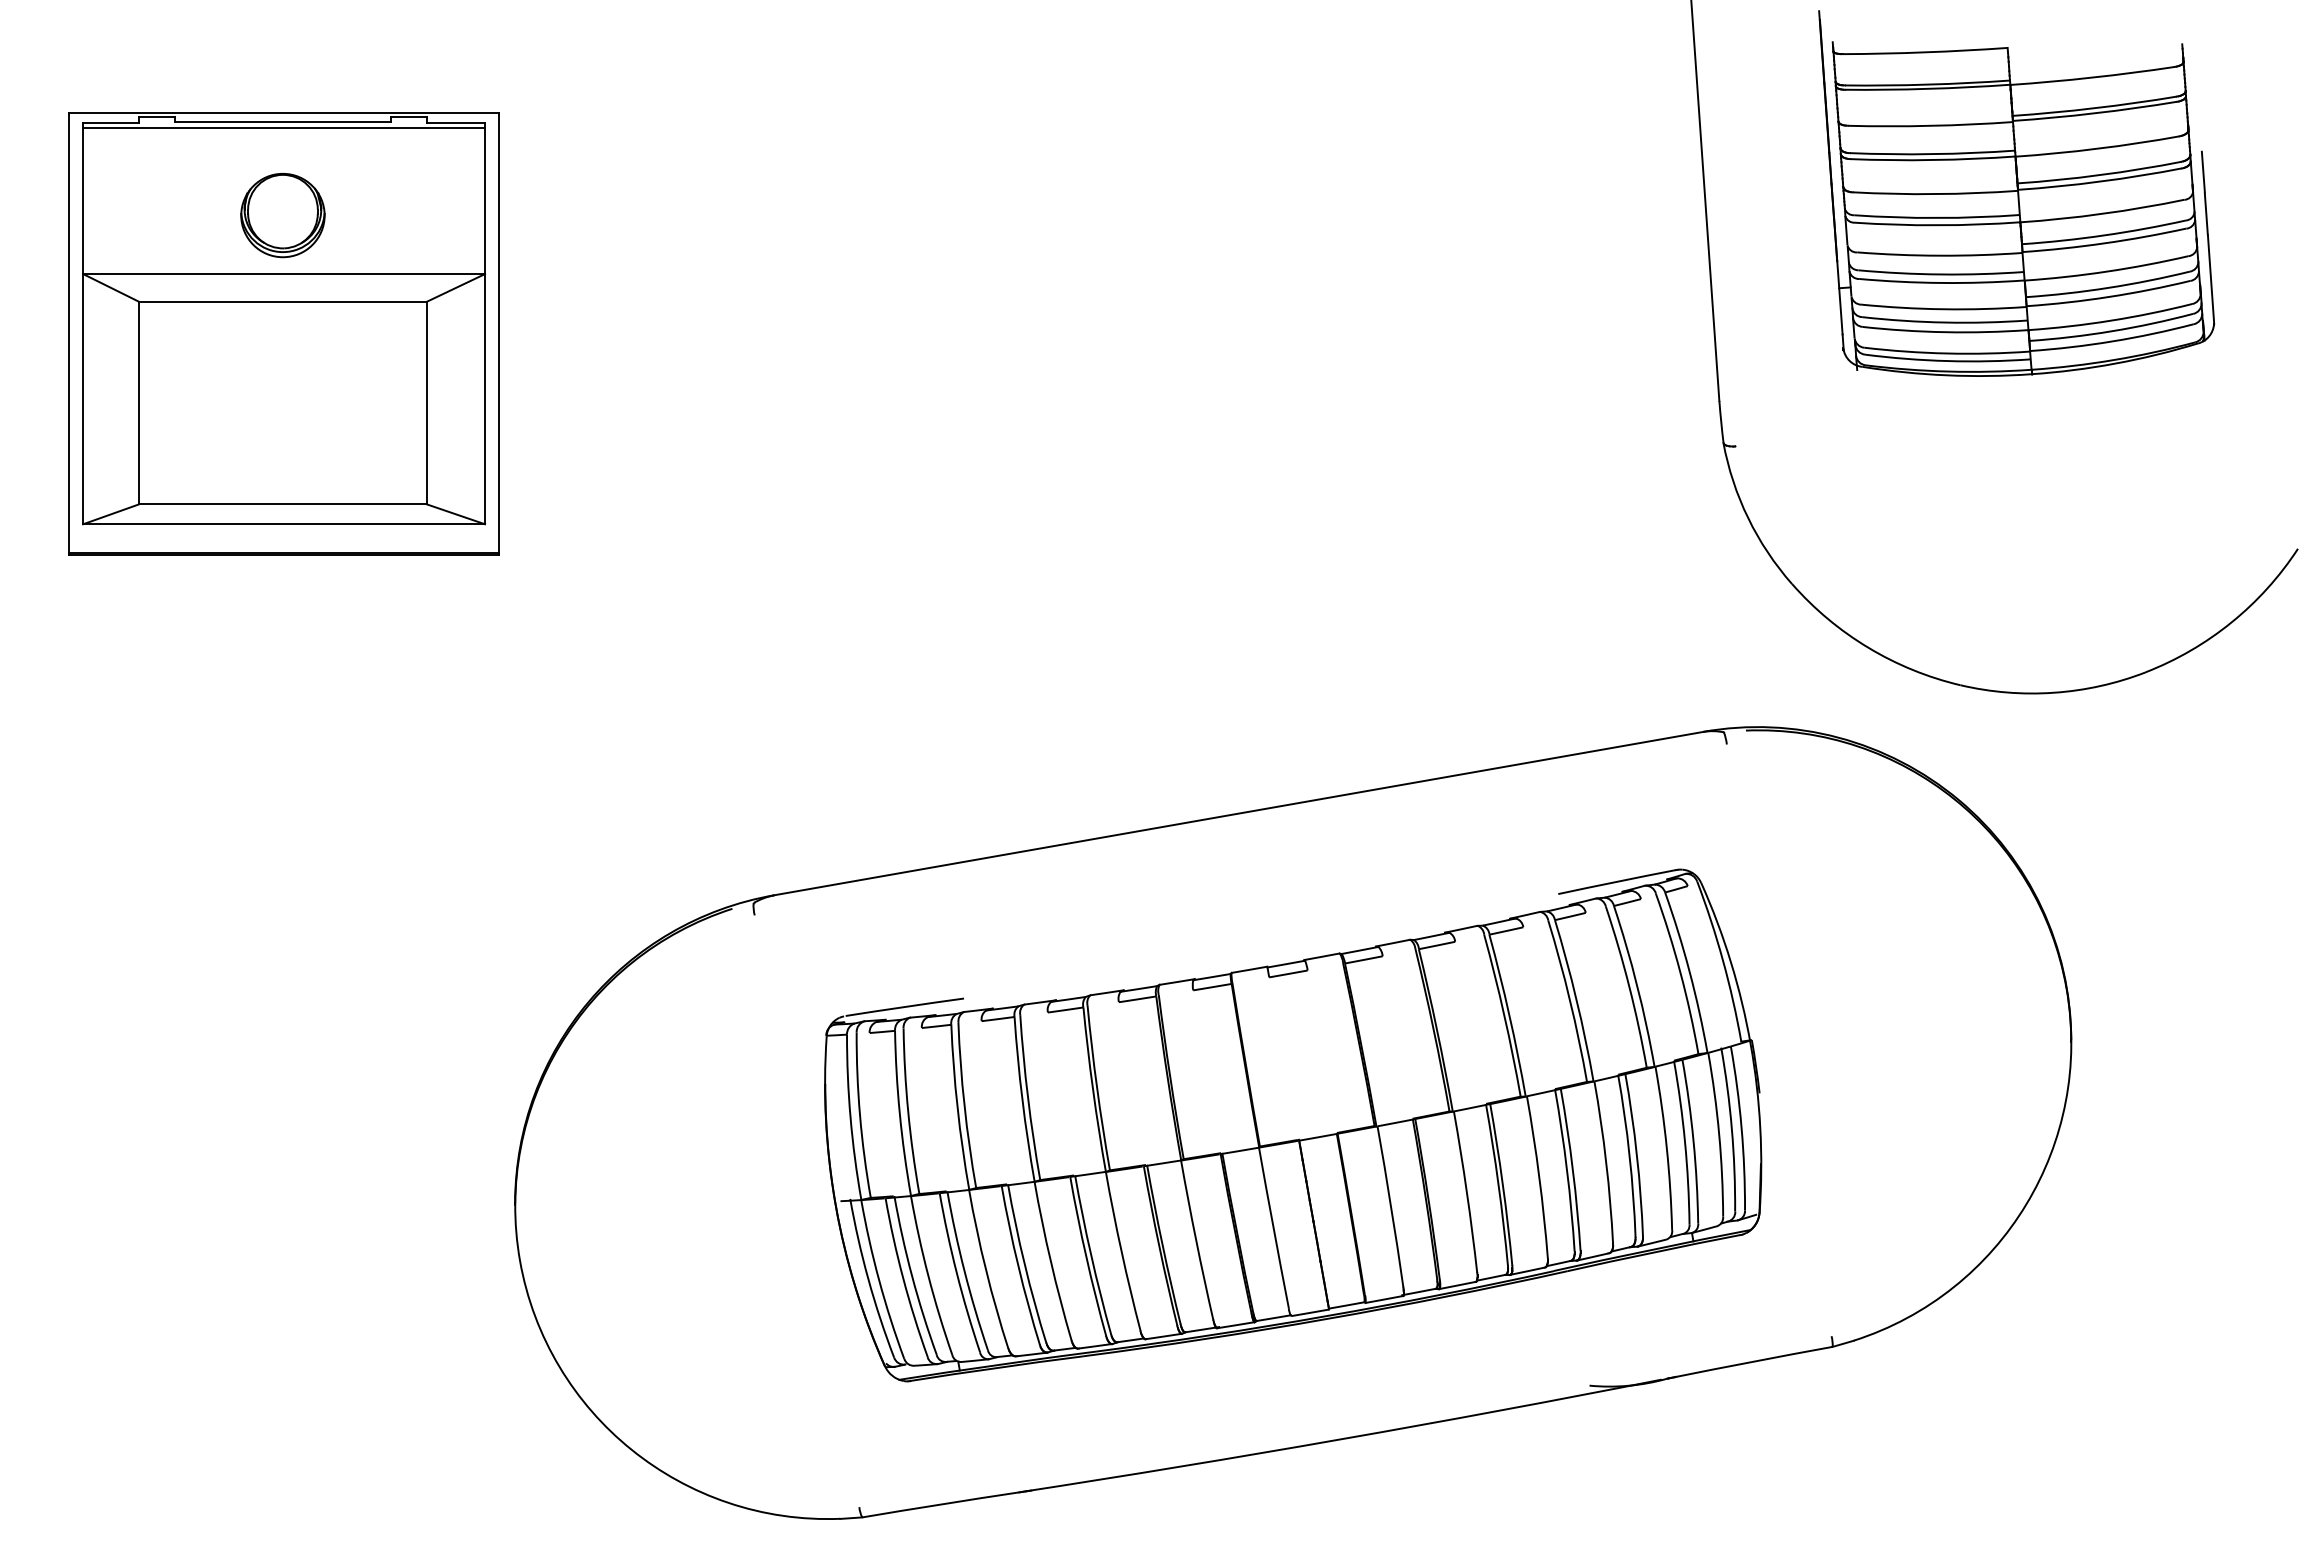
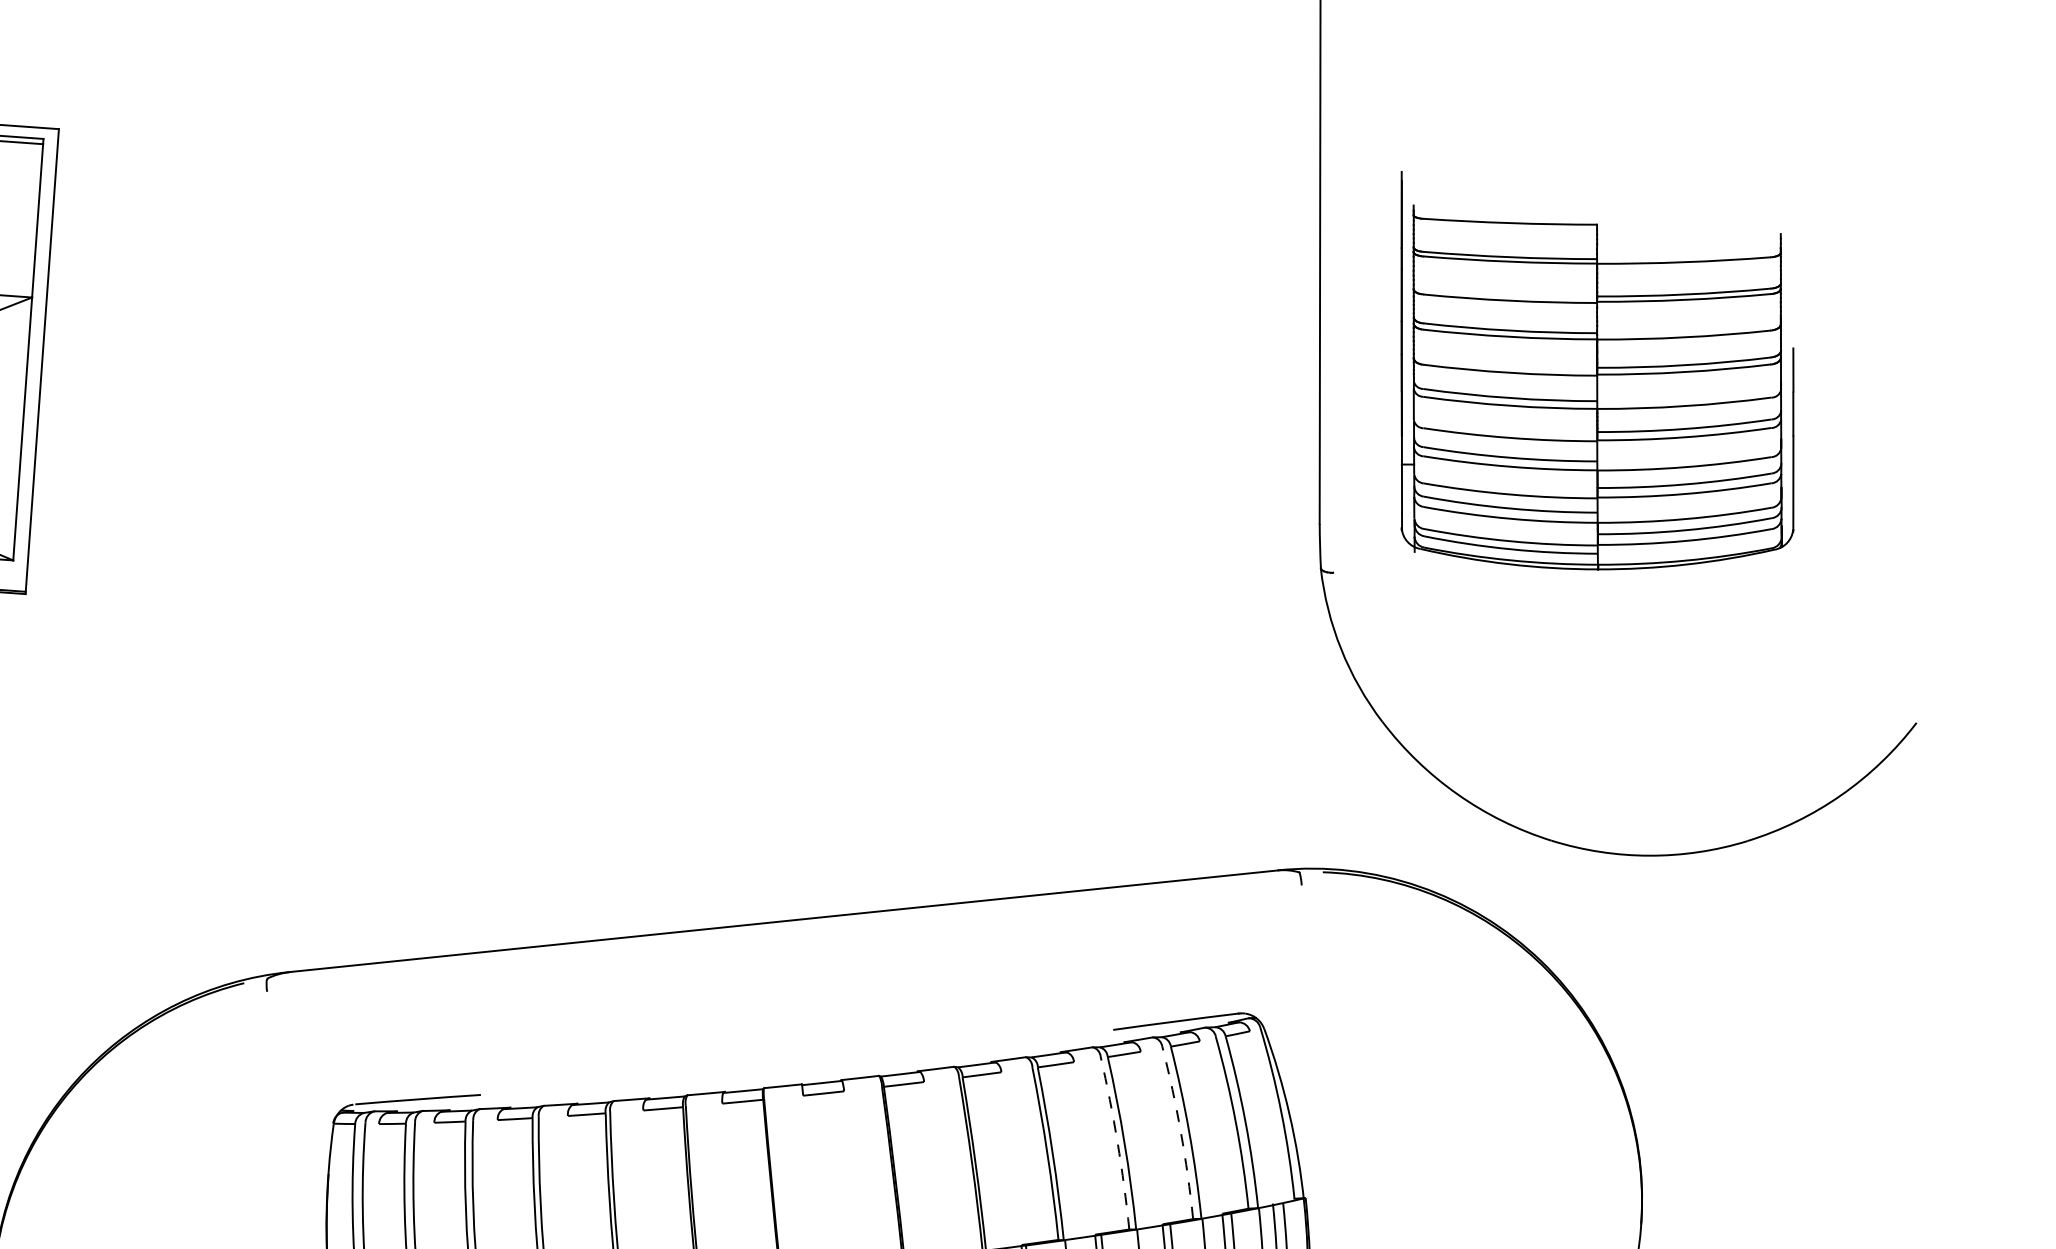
part: (2016, 193) -> (1595, 378), moved
arc: (1629, 986) -> (1181, 1132), solid -> dashed
arc: (1570, 1000) -> (1118, 1142), solid -> dashed

